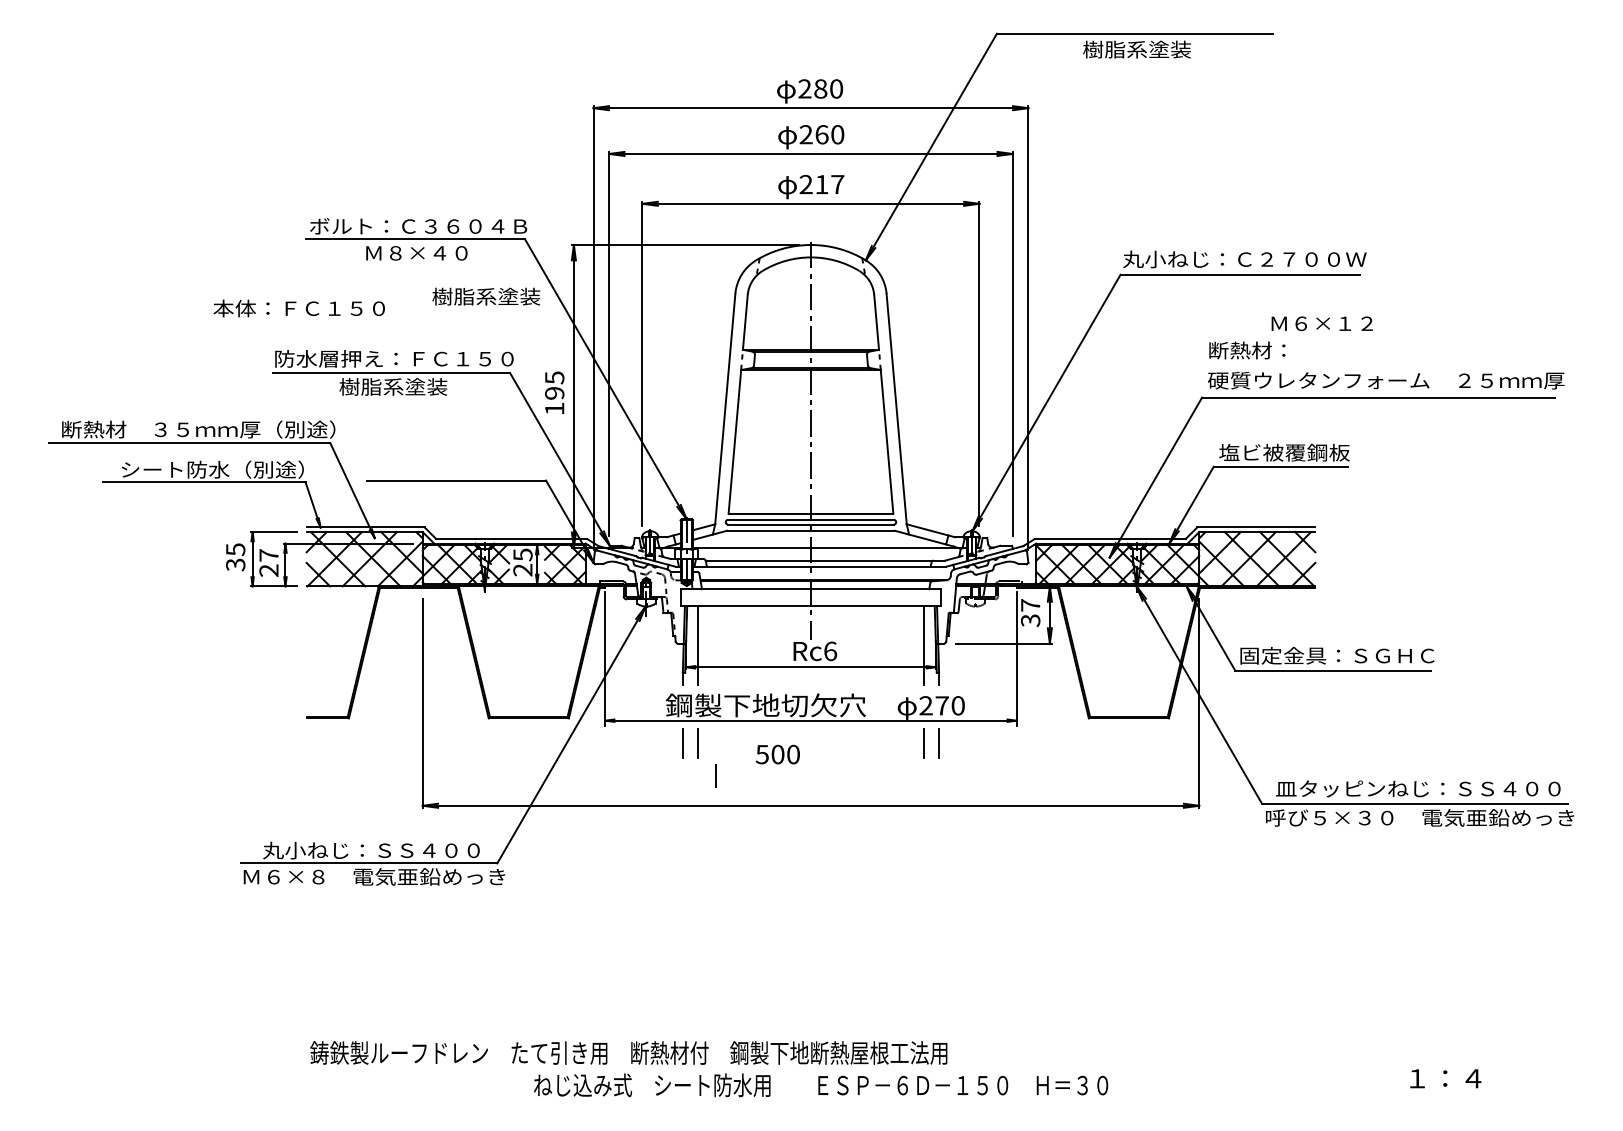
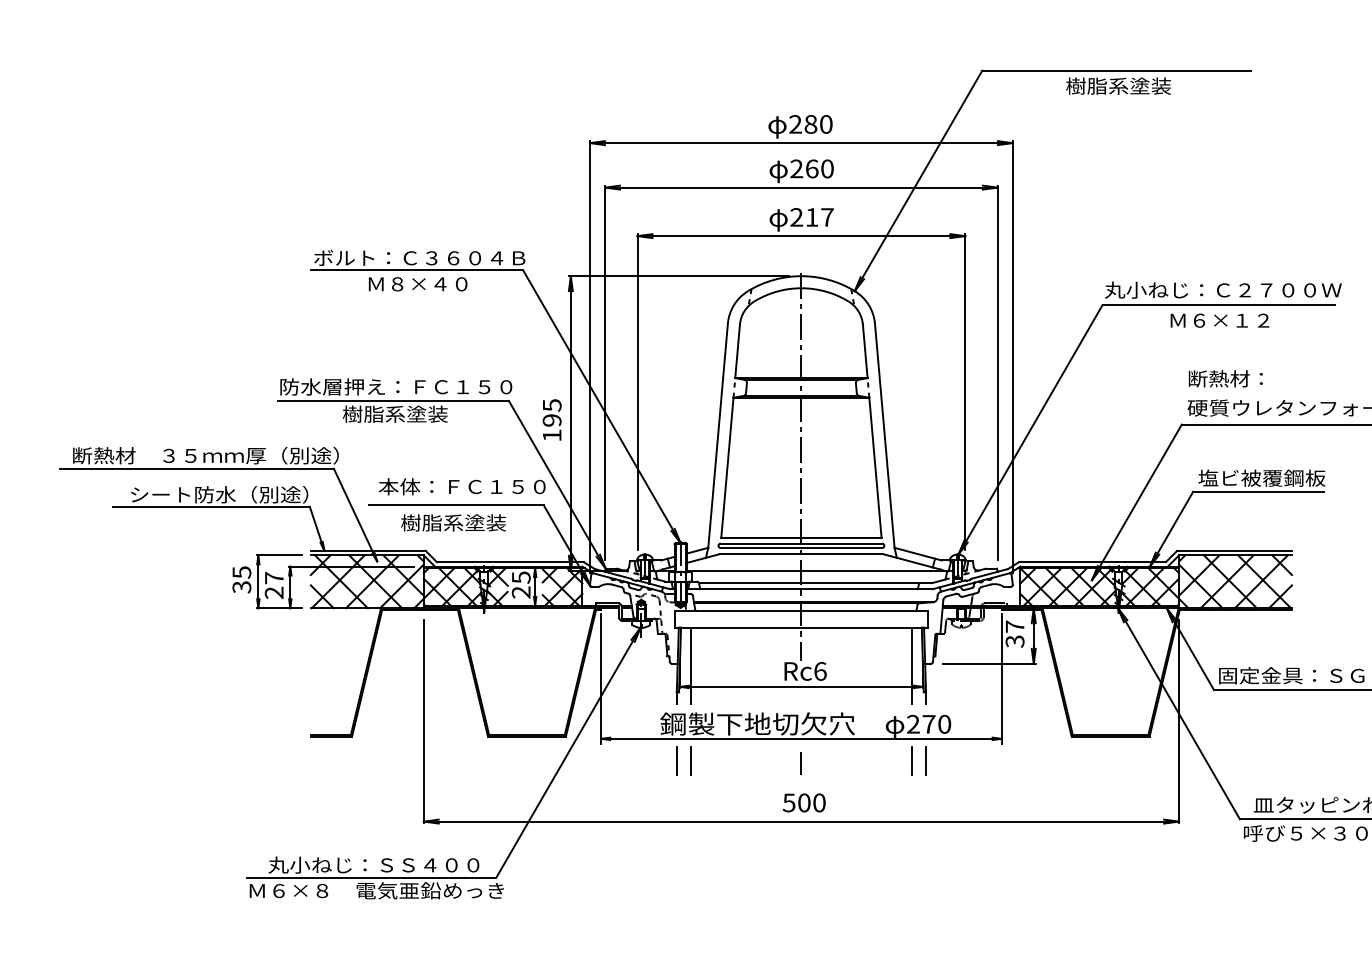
text: (486, 296) -> (453, 522), moved
text: (298, 308) -> (461, 486), moved
text: (1321, 323) -> (1219, 320), moved
text: (777, 754) -> (803, 802), moved
line: (715, 775) -> (800, 762), moved

